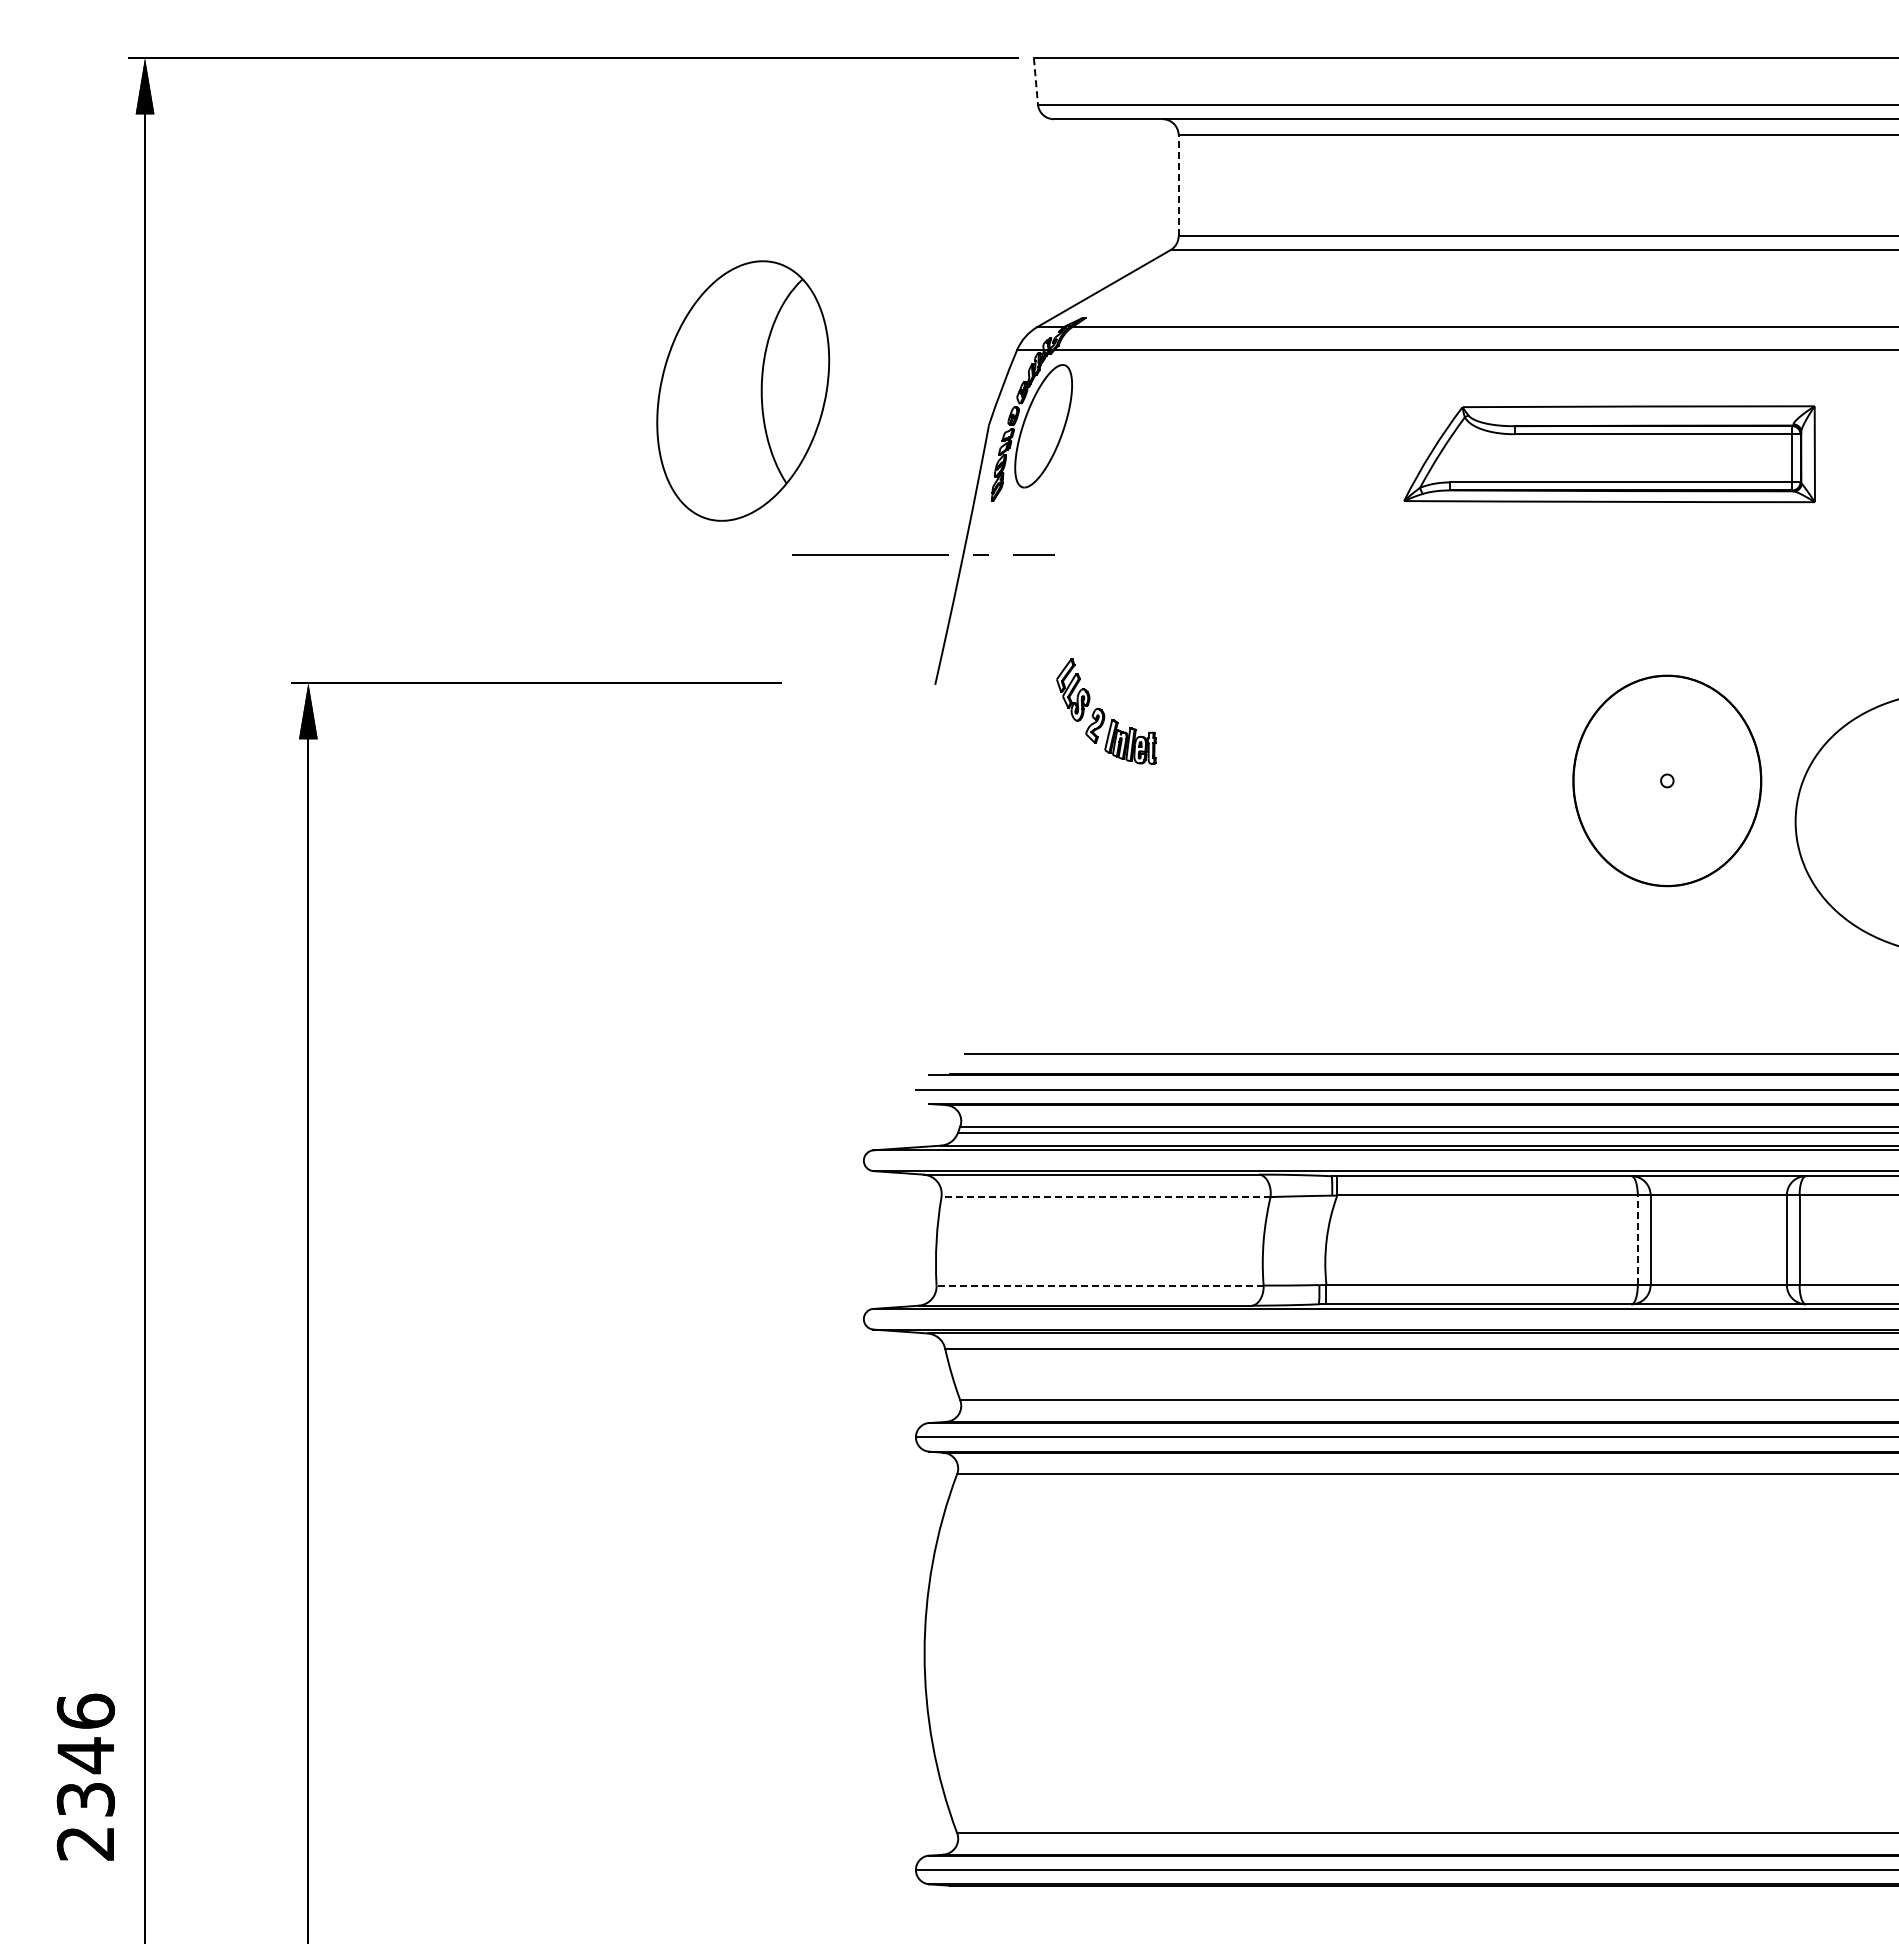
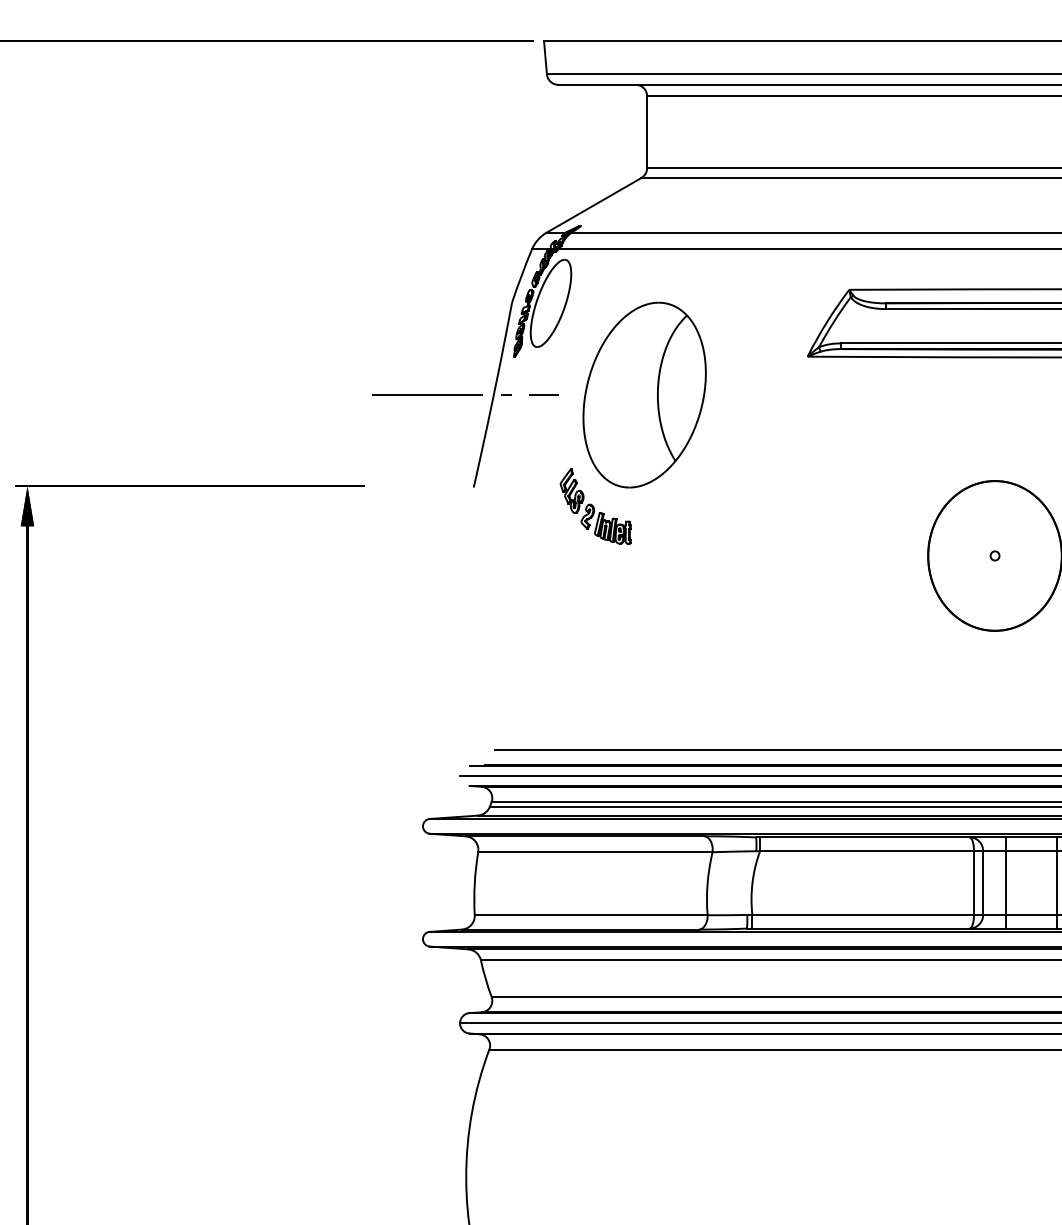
line: (1036, 81) -> (545, 57), dashed -> solid
line: (1178, 185) -> (647, 132), dashed -> solid
part: (743, 390) -> (644, 394), moved
line: (1105, 1197) -> (595, 852), dashed -> solid
line: (1637, 1240) -> (973, 883), dashed -> solid
line: (1682, 1240) -> (1005, 883), added
line: (1754, 1240) -> (1057, 883), added
line: (1100, 1285) -> (591, 915), dashed -> solid

